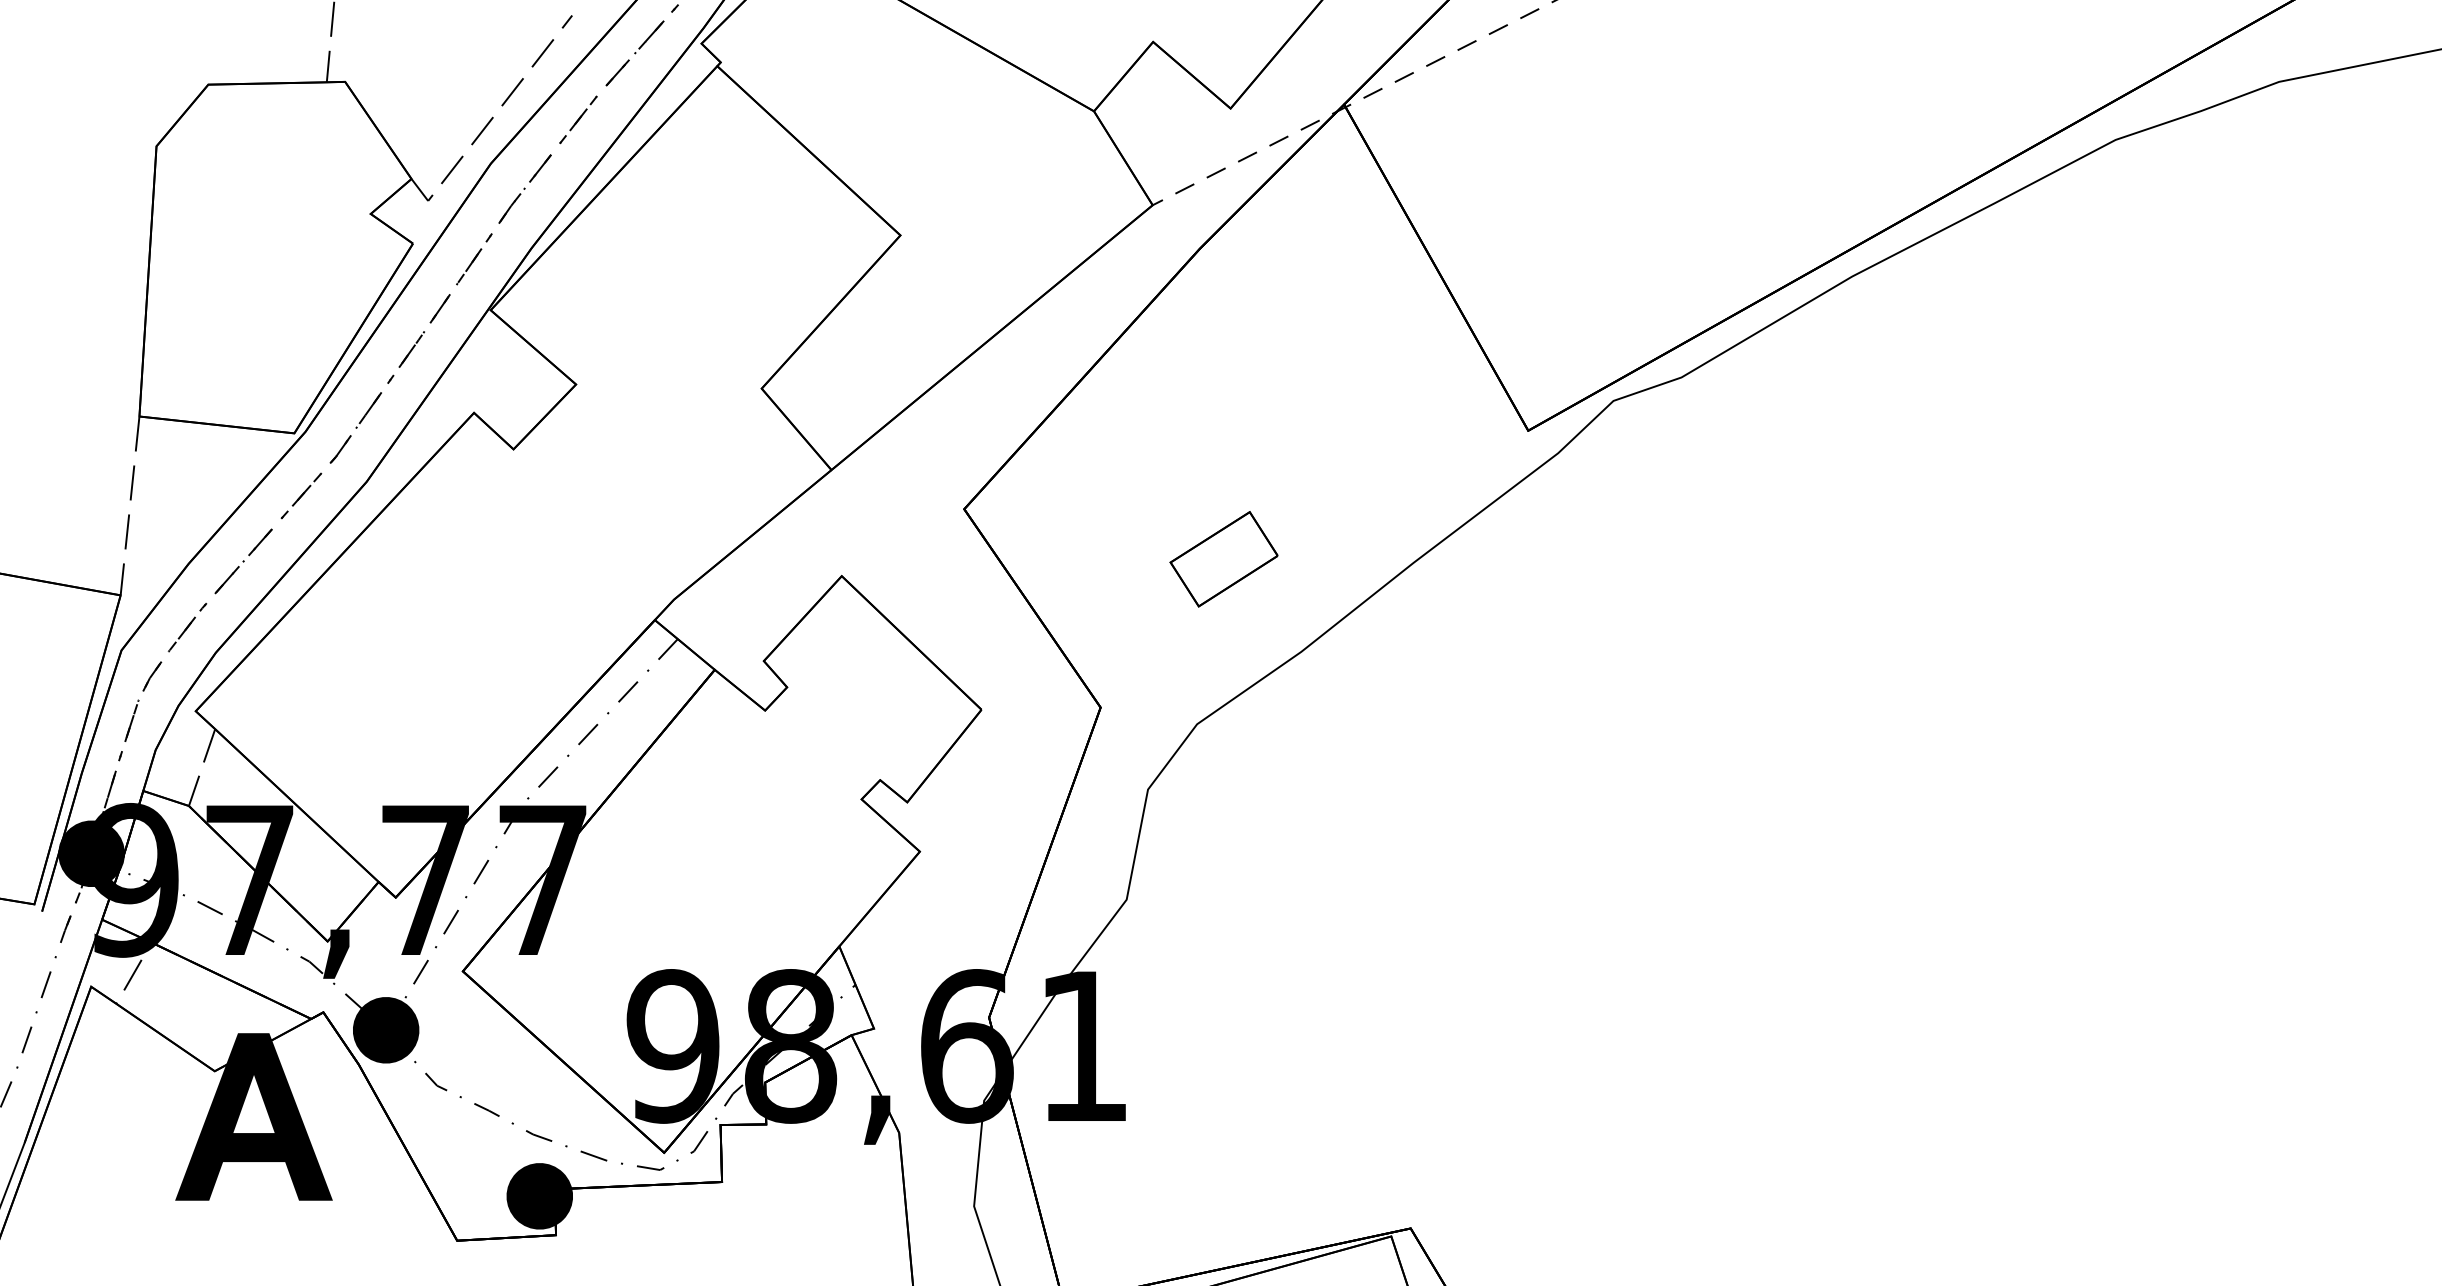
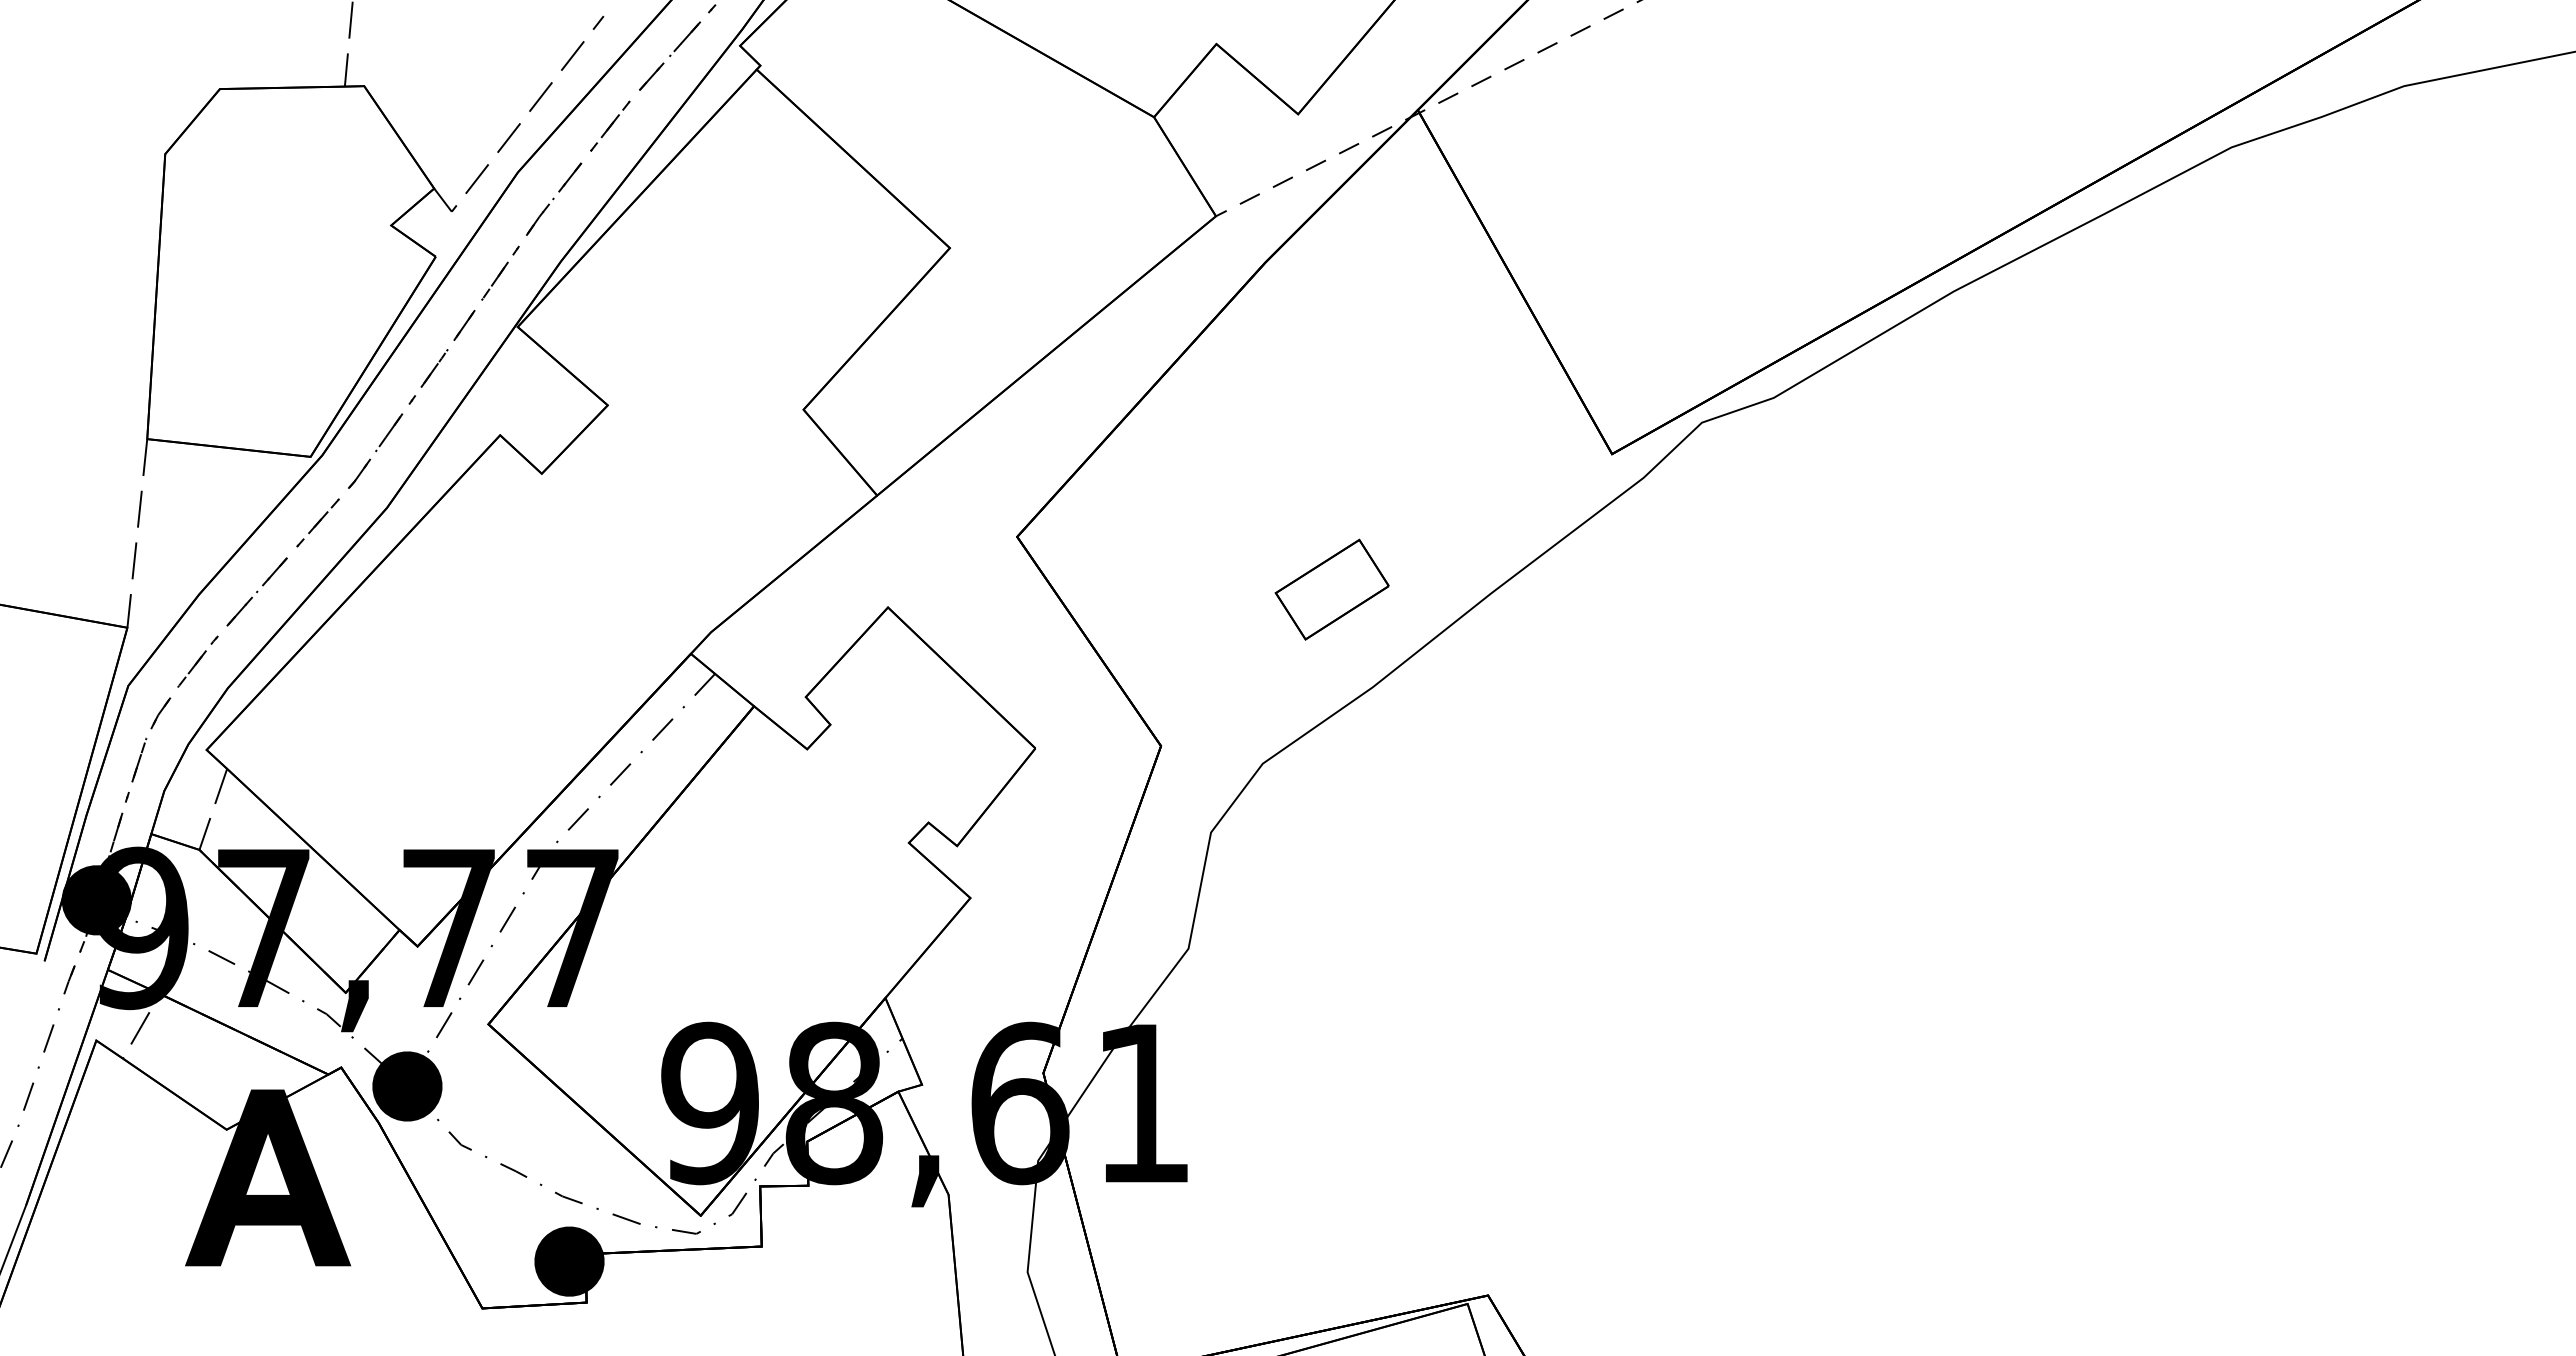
part: (1223, 559) -> (1331, 589), moved

